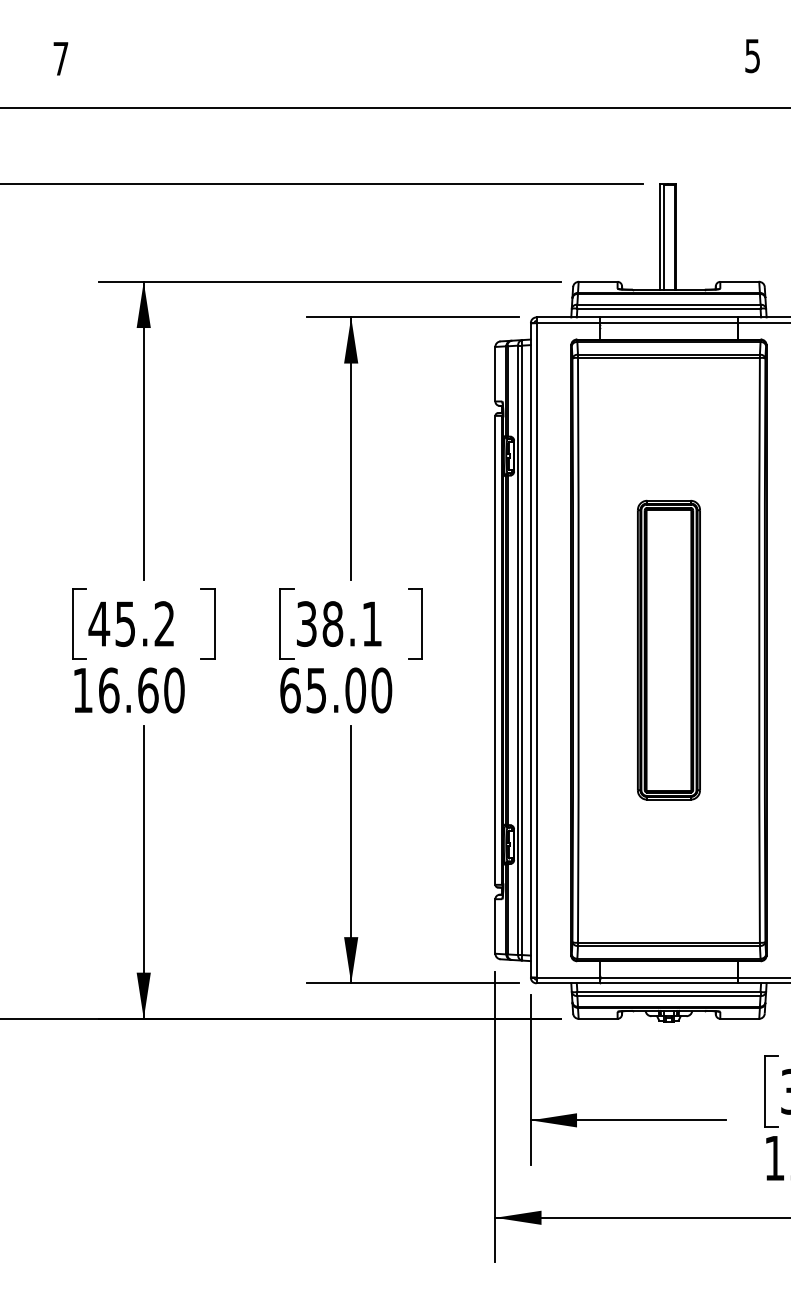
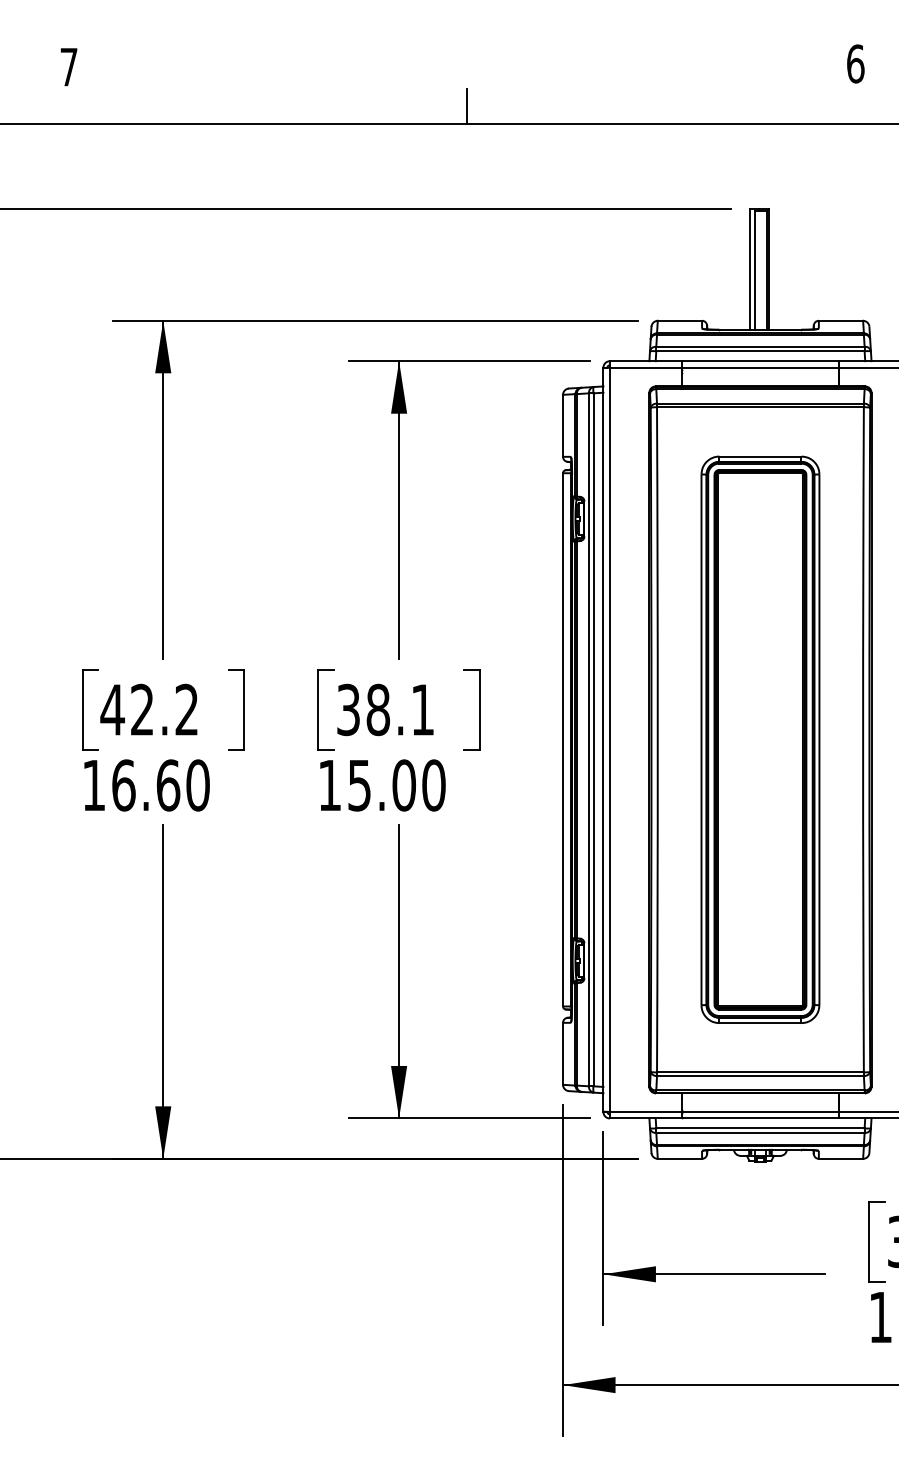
text: (752, 55) -> (855, 63), 5 -> 6
line: (410, 93) -> (466, 106), added
text: (125, 623) -> (142, 709), 45.2 -> 42.2
part: (668, 650) -> (760, 739), size x1.67
text: (289, 690) -> (329, 785), 65.00 -> 15.00

